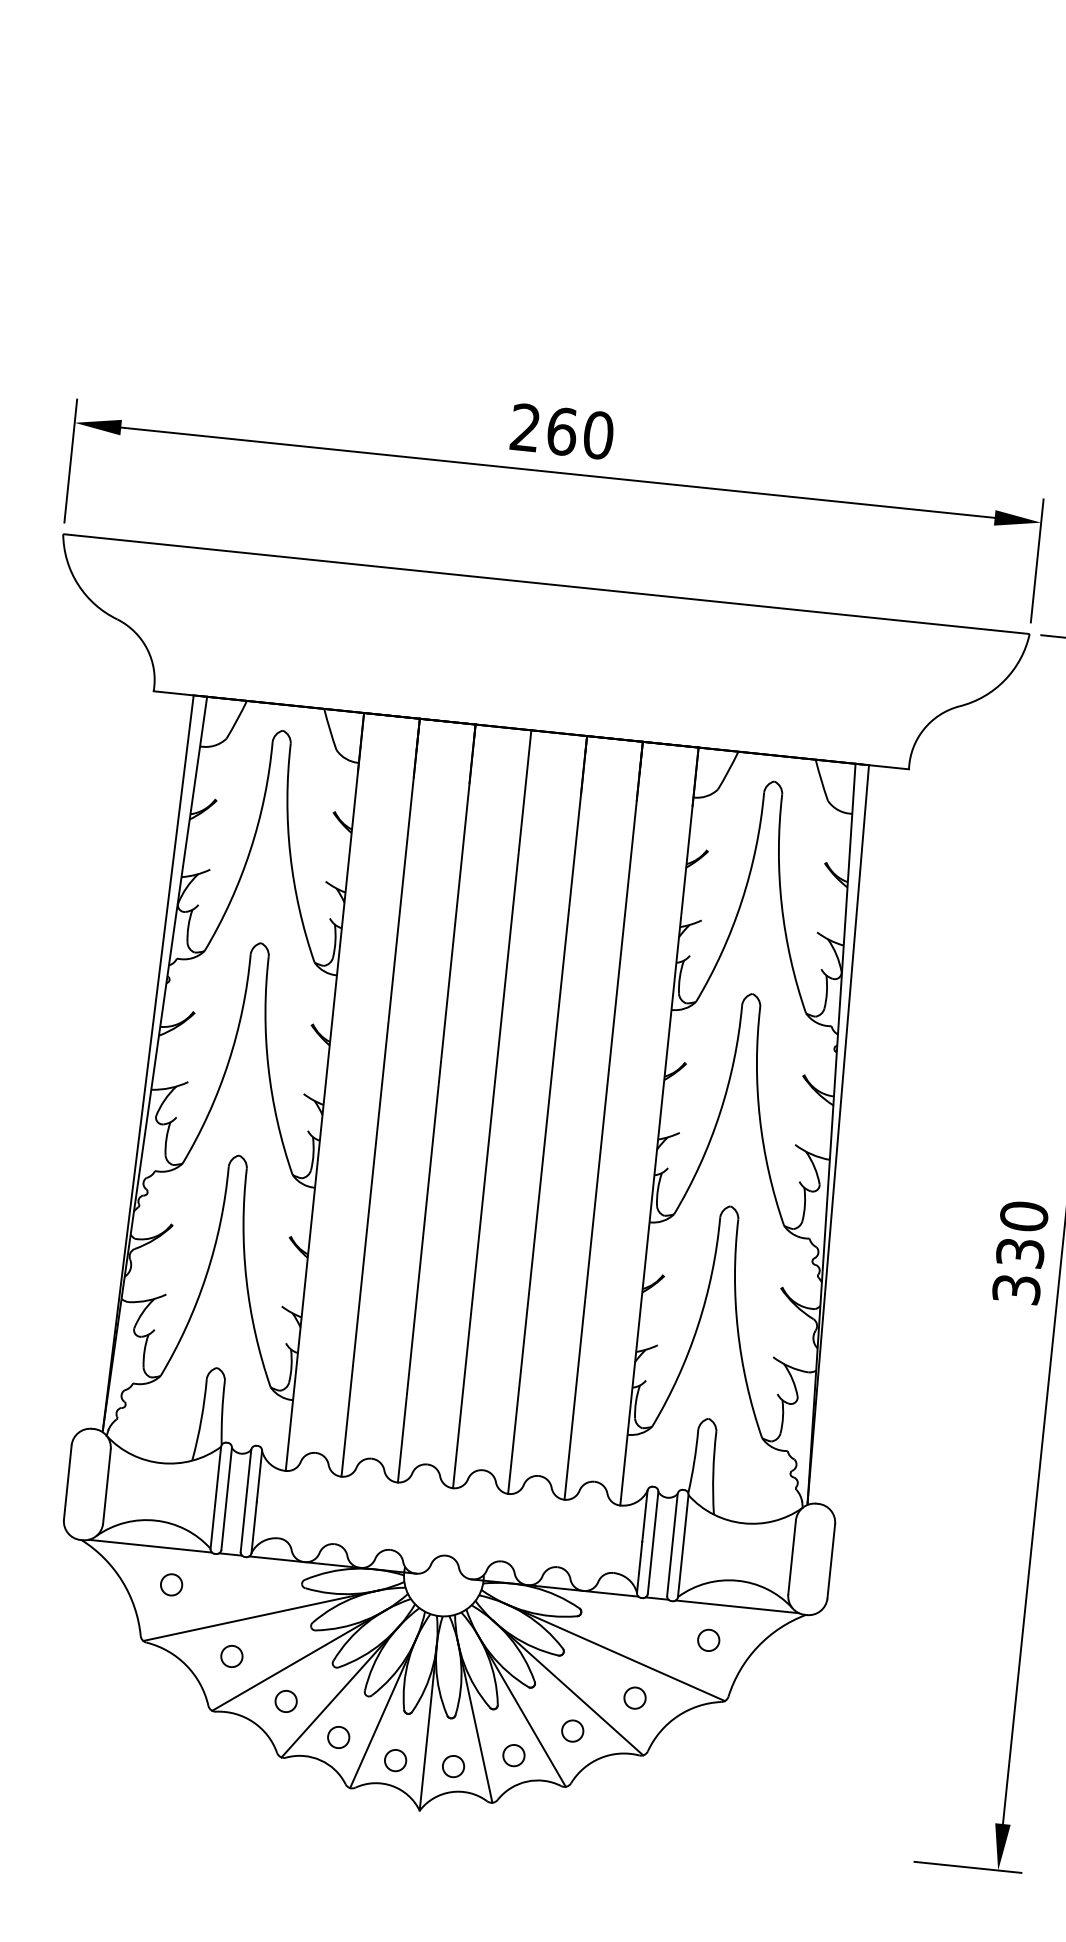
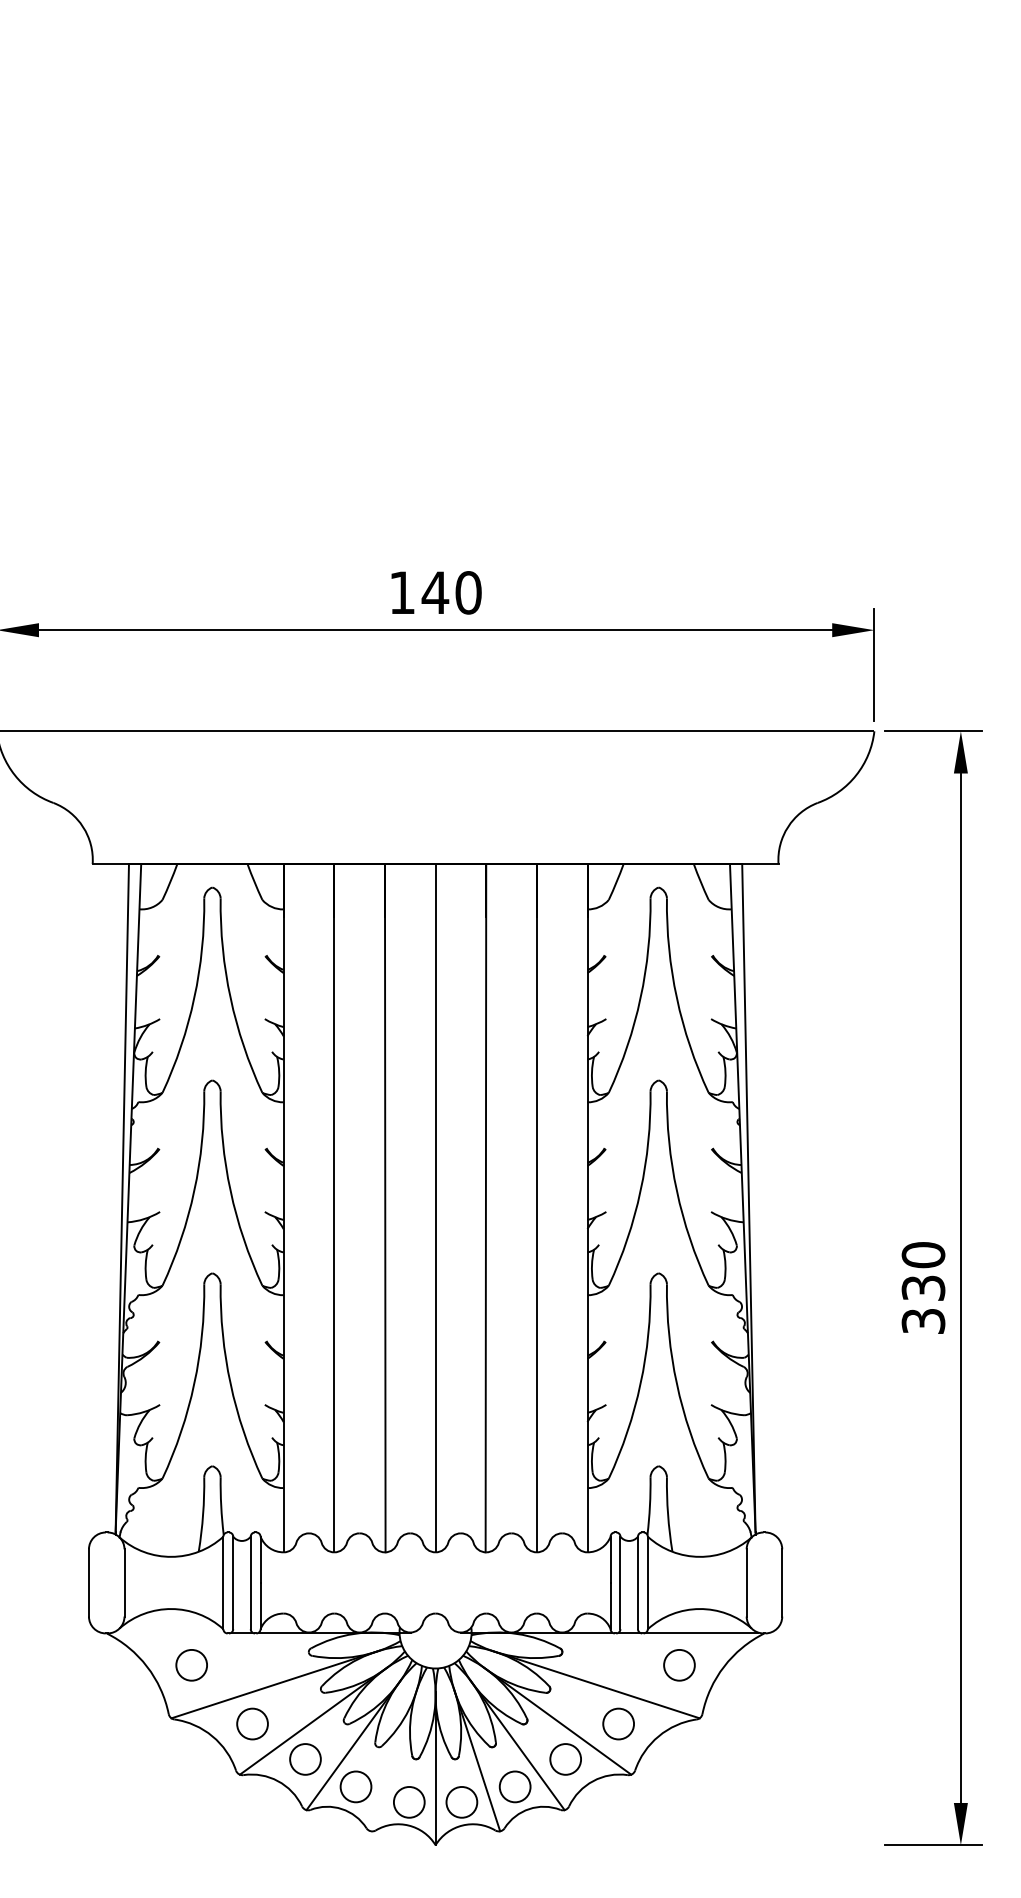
text: (544, 429) -> (419, 592), 260 -> 140
line: (149, 1546) -> (168, 1632), removed
circle: (171, 1583) -> (191, 1664), size x1.6
circle: (708, 1639) -> (679, 1664), size x1.6
circle: (231, 1655) -> (252, 1723), size x1.6
circle: (634, 1697) -> (618, 1723), size x1.6
circle: (286, 1701) -> (305, 1759), size x1.6
line: (384, 1711) -> (394, 1759), removed
circle: (572, 1731) -> (565, 1759), size x1.6
circle: (338, 1736) -> (355, 1786), size x1.6
circle: (513, 1755) -> (514, 1786), size x1.6
circle: (394, 1759) -> (408, 1801), size x1.6
circle: (453, 1765) -> (461, 1801), size x1.6

